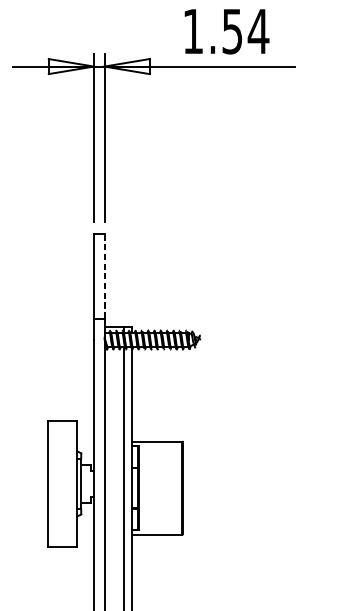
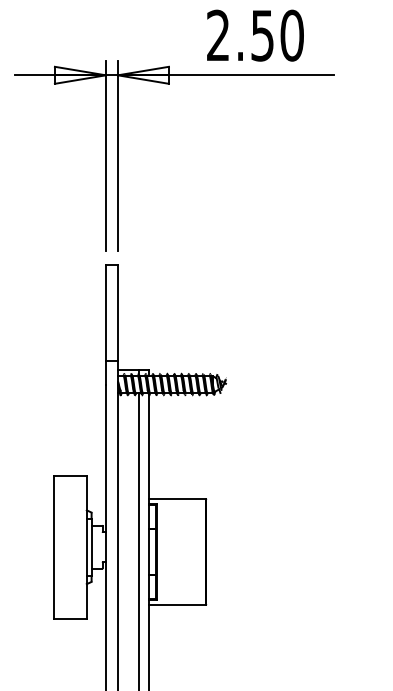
text: (226, 31) -> (255, 35), 1.54 -> 2.50
line: (104, 276) -> (117, 312), dashed -> solid

